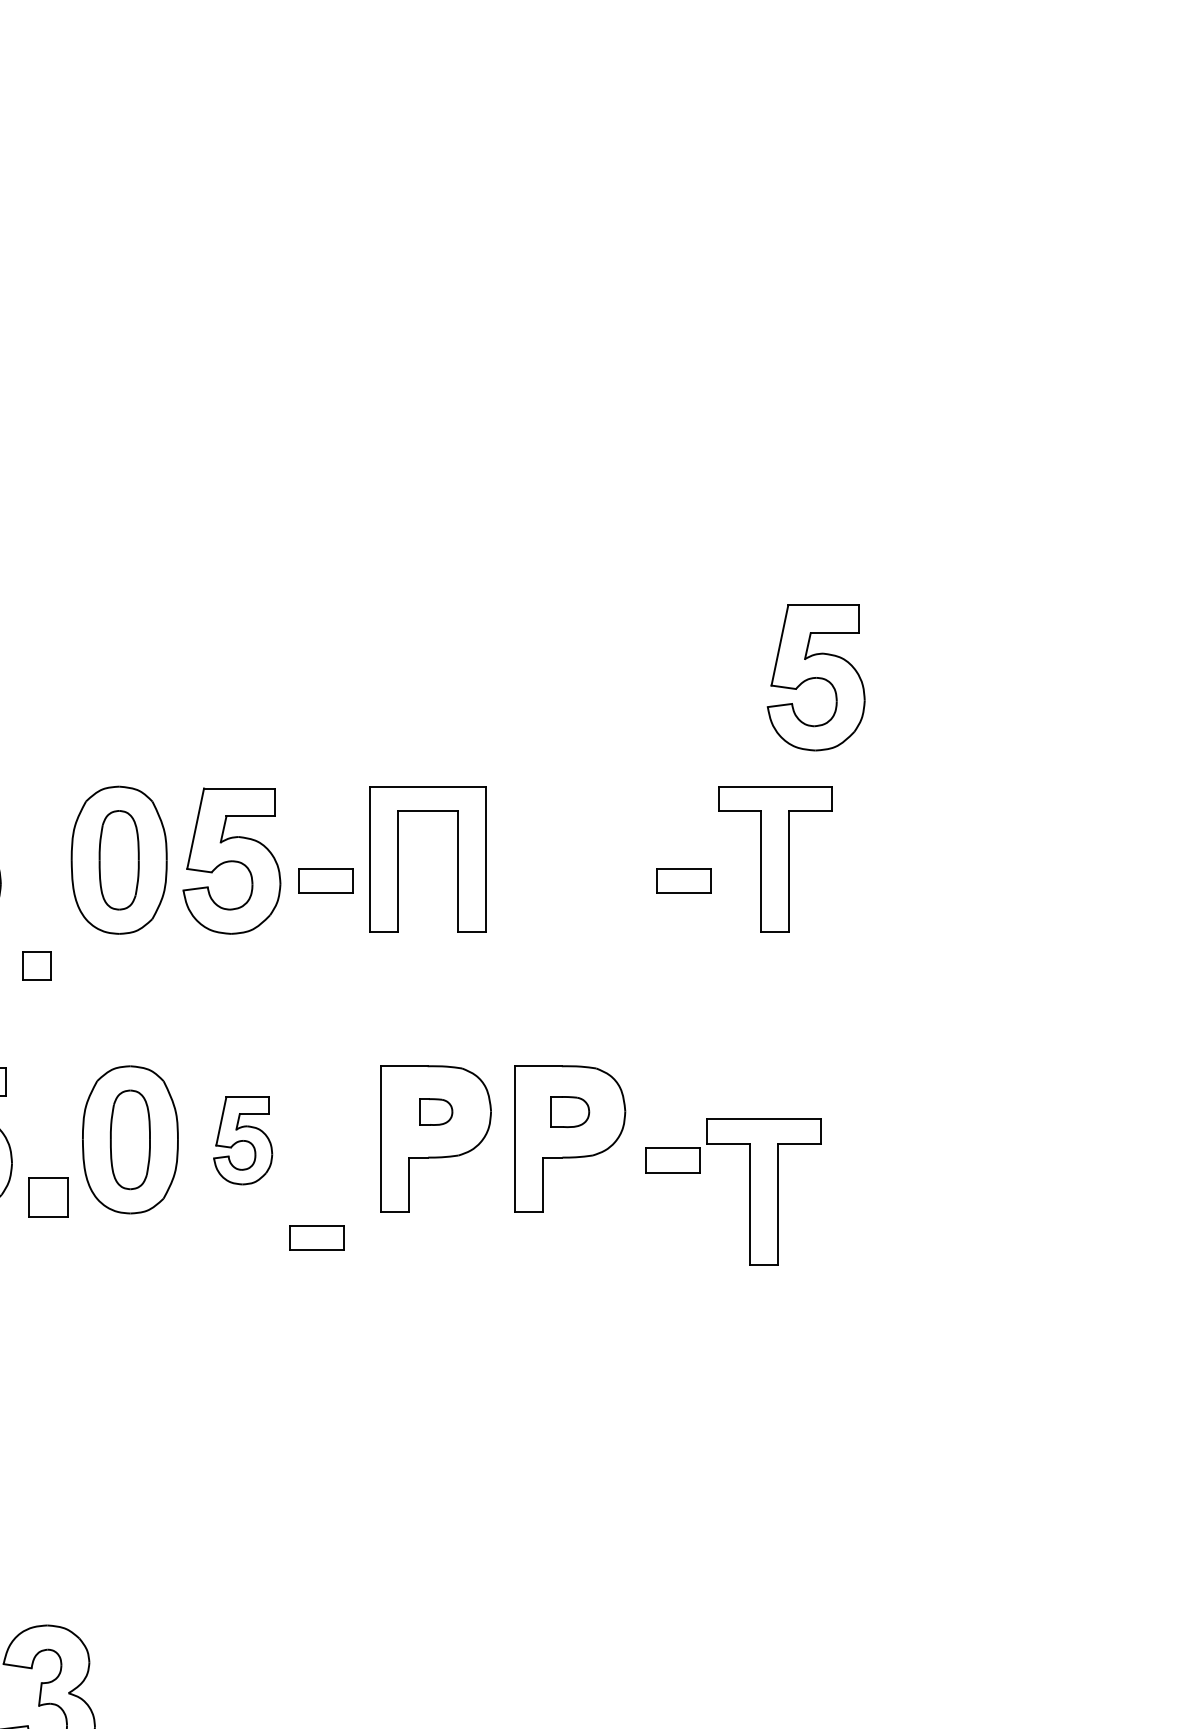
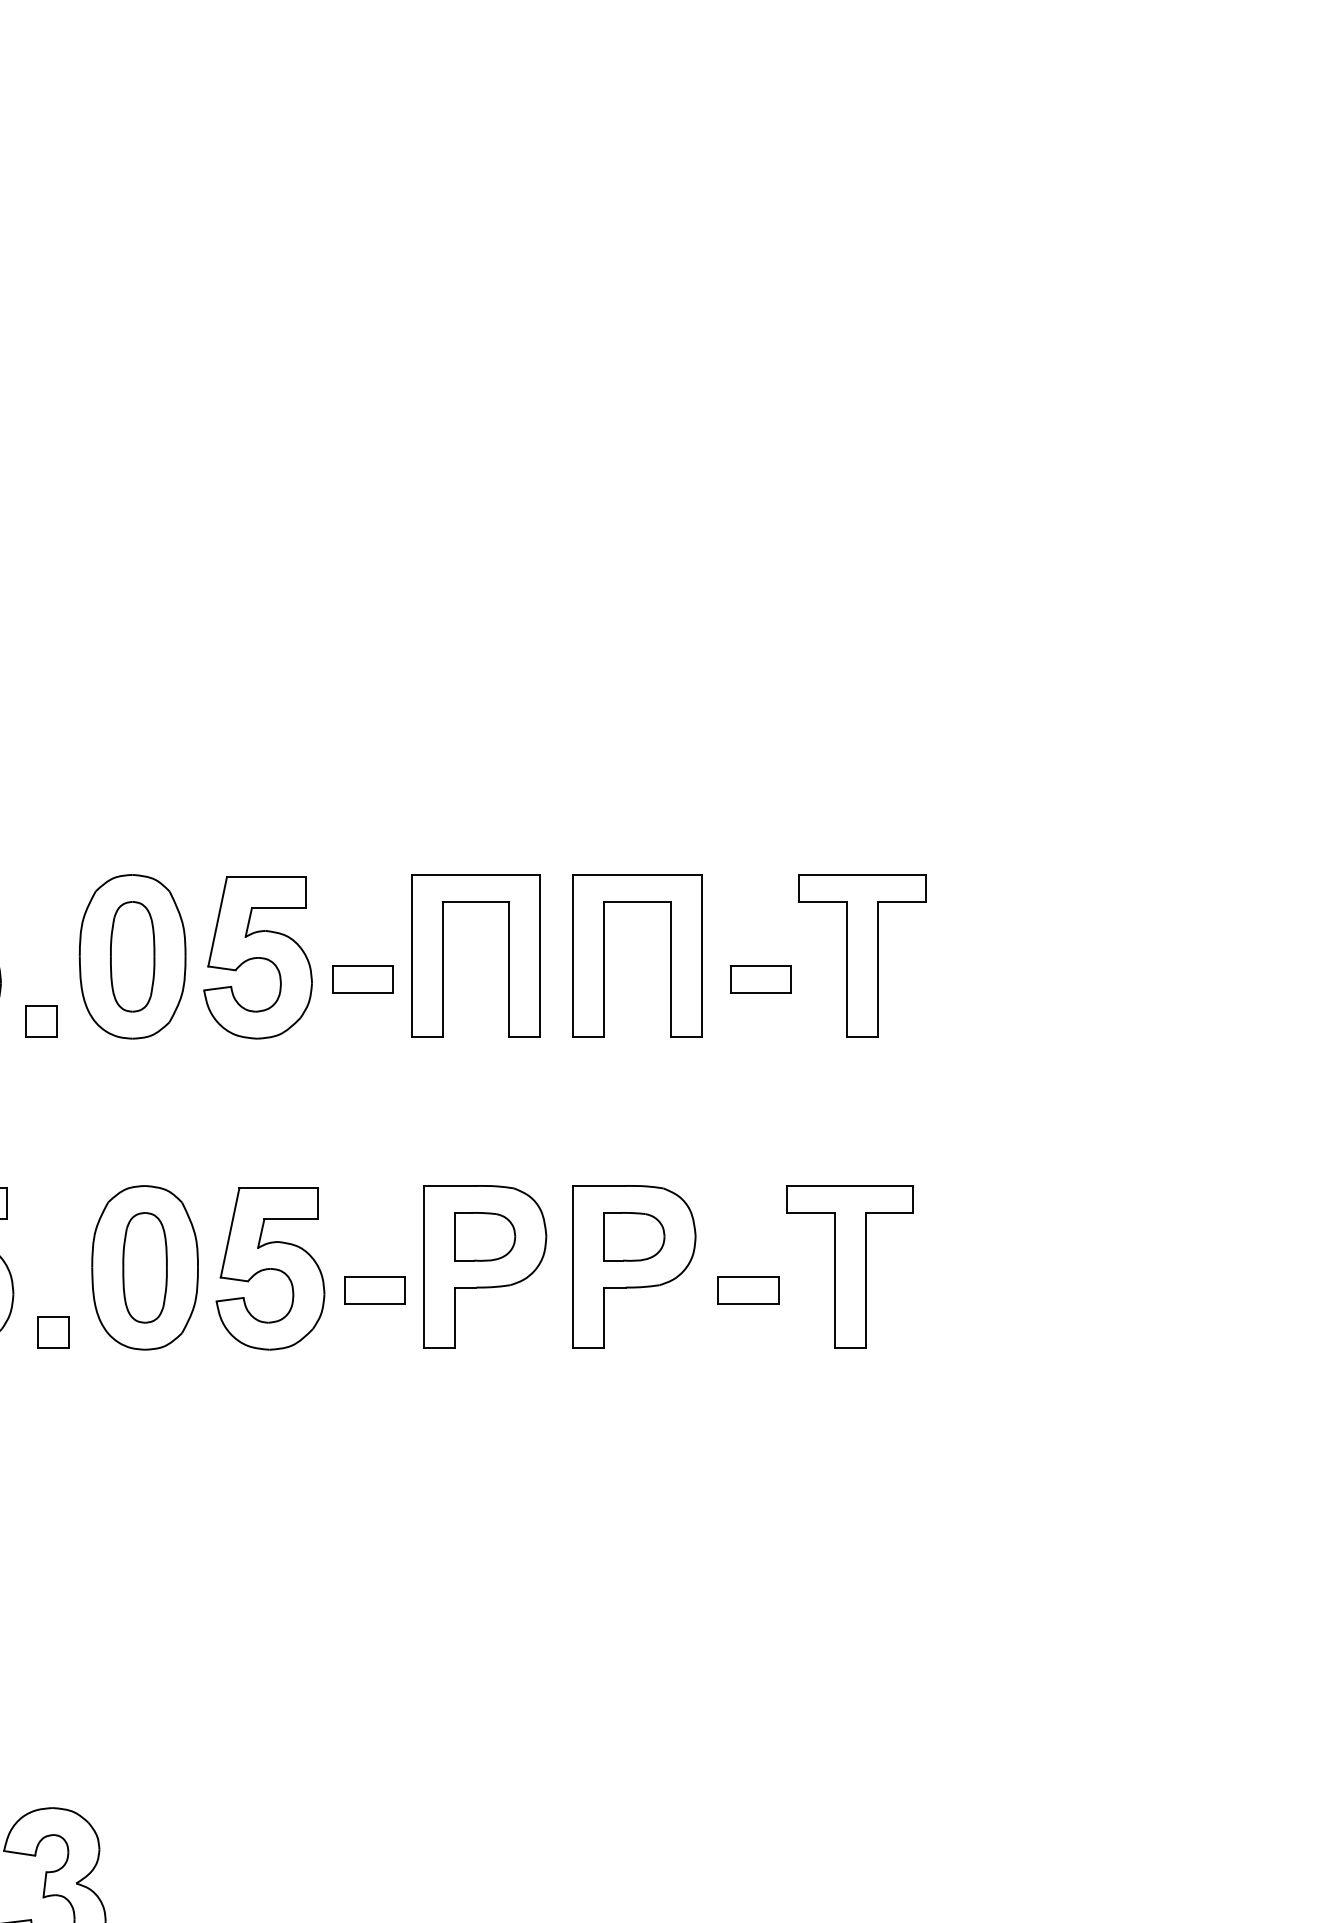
part: (815, 677) -> (907, 753), removed
part: (543, 859) -> (604, 955), added
part: (37, 966) -> (41, 1021), moved
part: (436, 1111) -> (485, 1236), size x1.67
part: (570, 1111) -> (634, 1236), size x1.43
part: (243, 1140) -> (270, 1268), size x1.67
part: (763, 1191) -> (849, 1266), moved
part: (48, 1197) -> (53, 1332), size x0.71
part: (315, 1237) -> (374, 1290), moved

